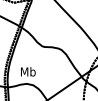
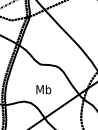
text: (28, 71) -> (43, 89), moved

